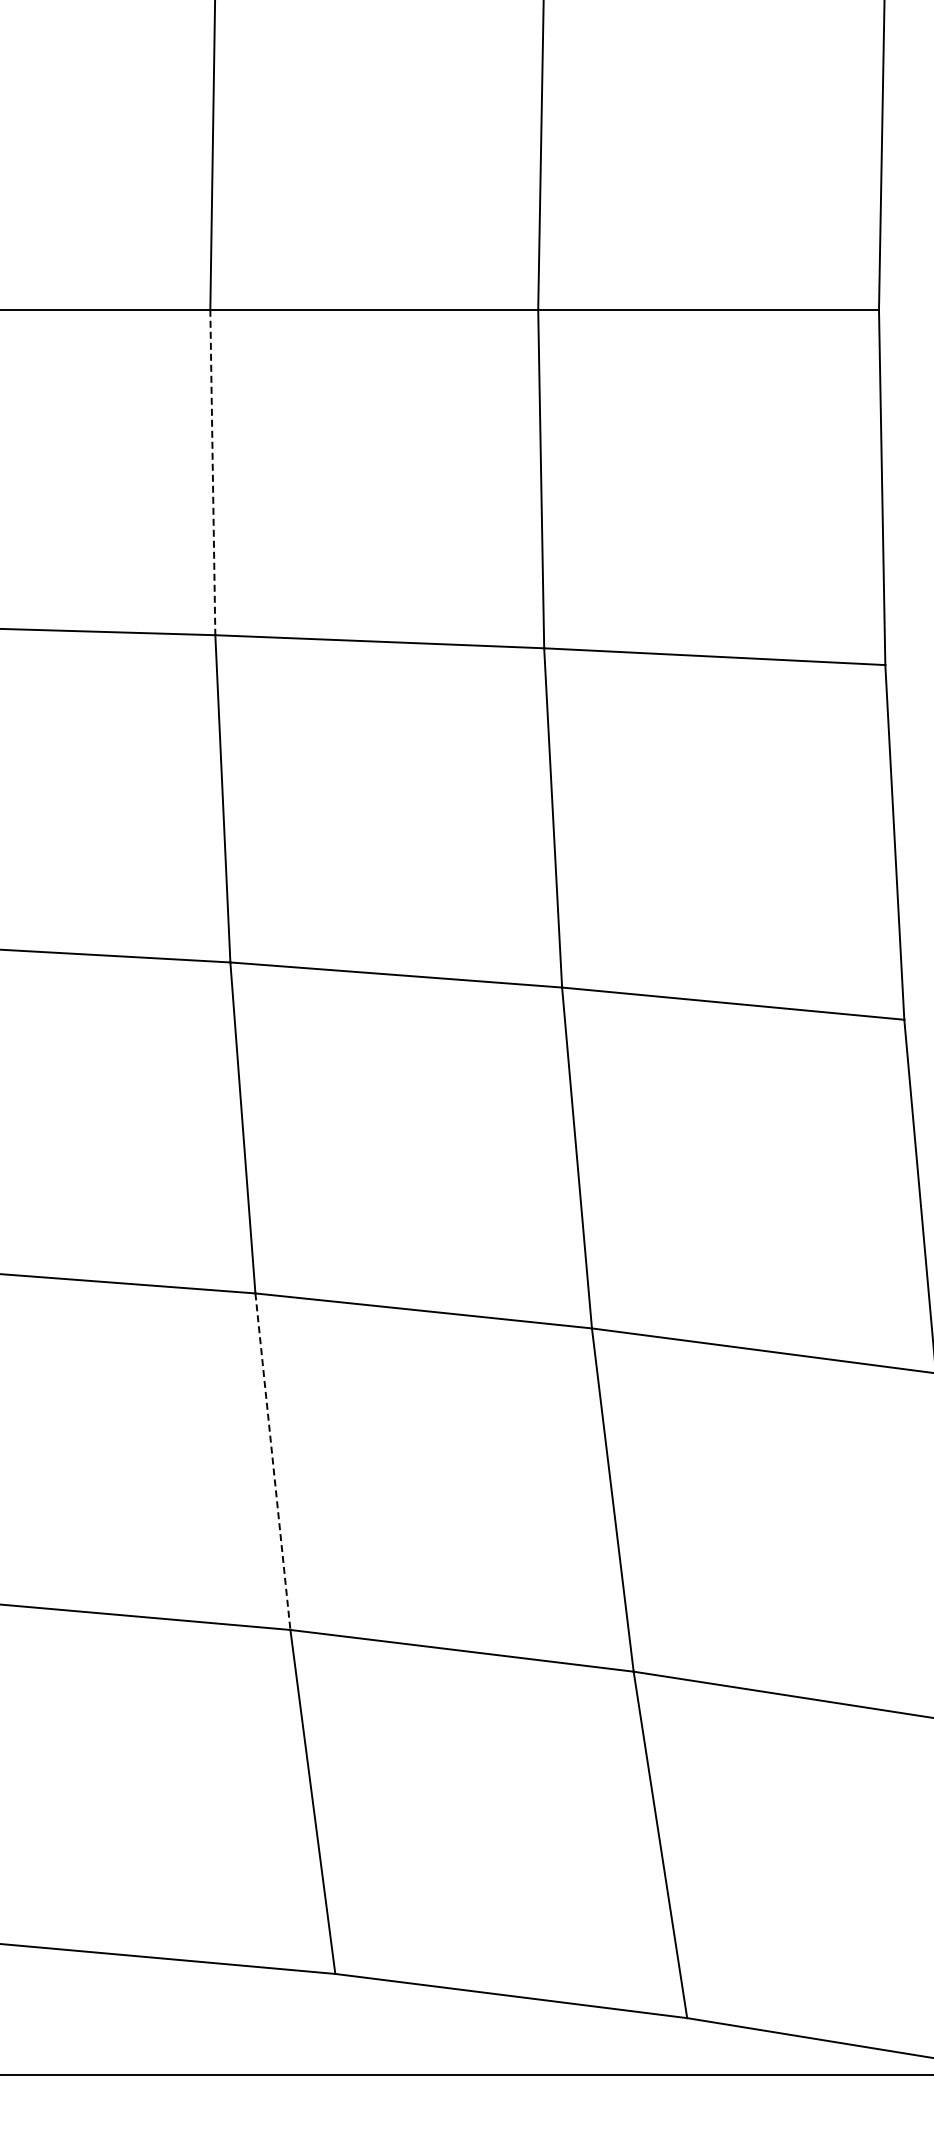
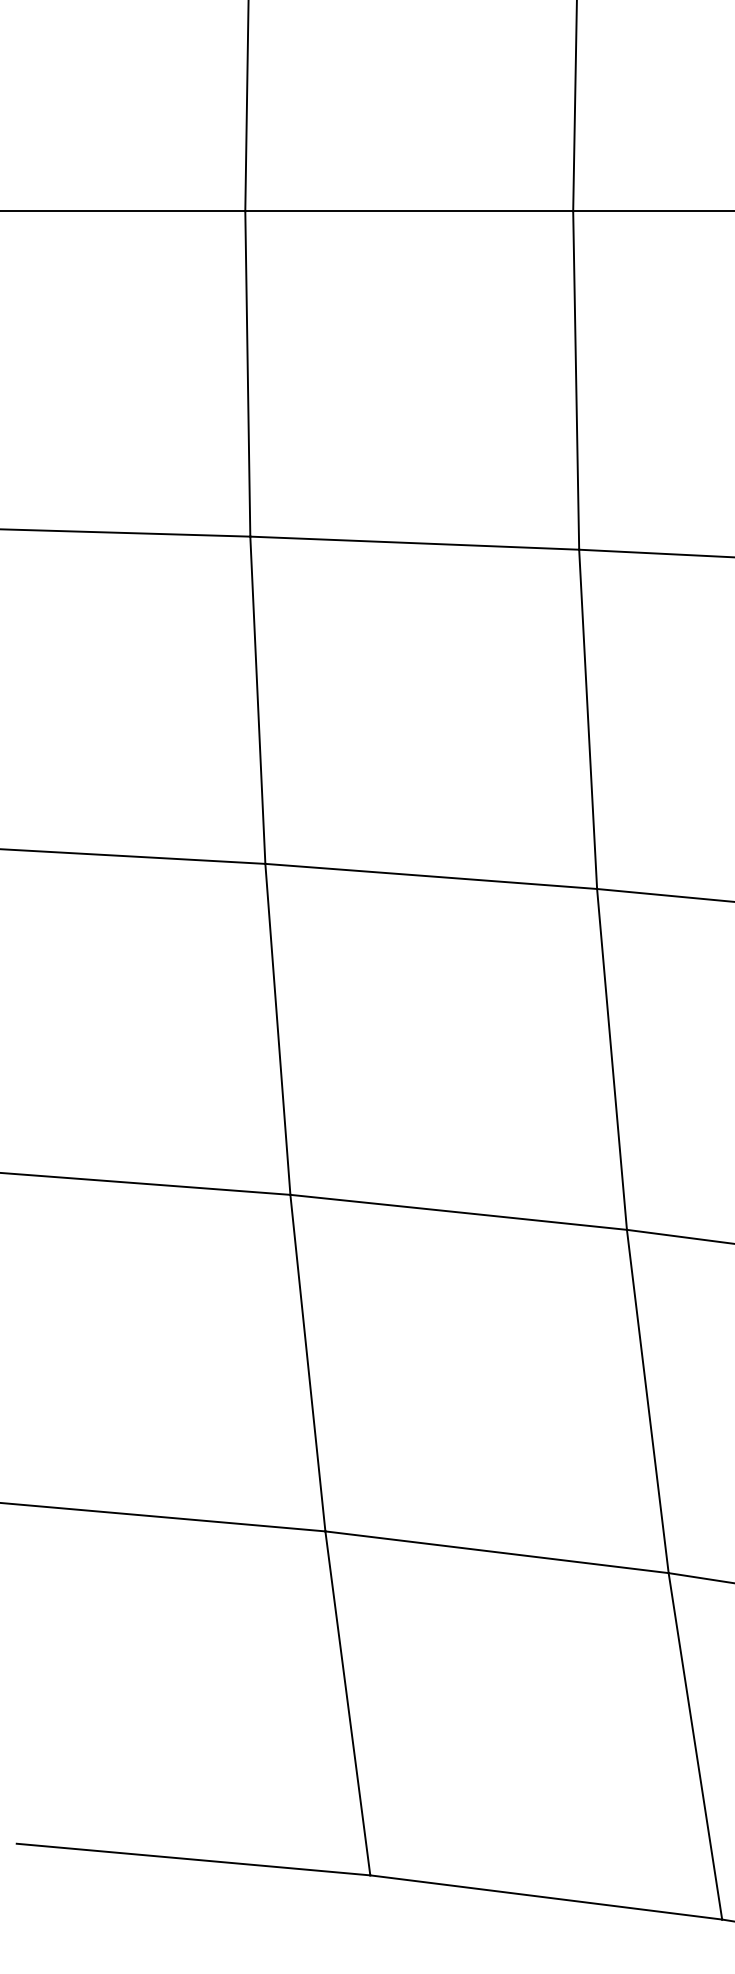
line: (212, 472) -> (247, 373), dashed -> solid
line: (272, 1462) -> (307, 1363), dashed -> solid

